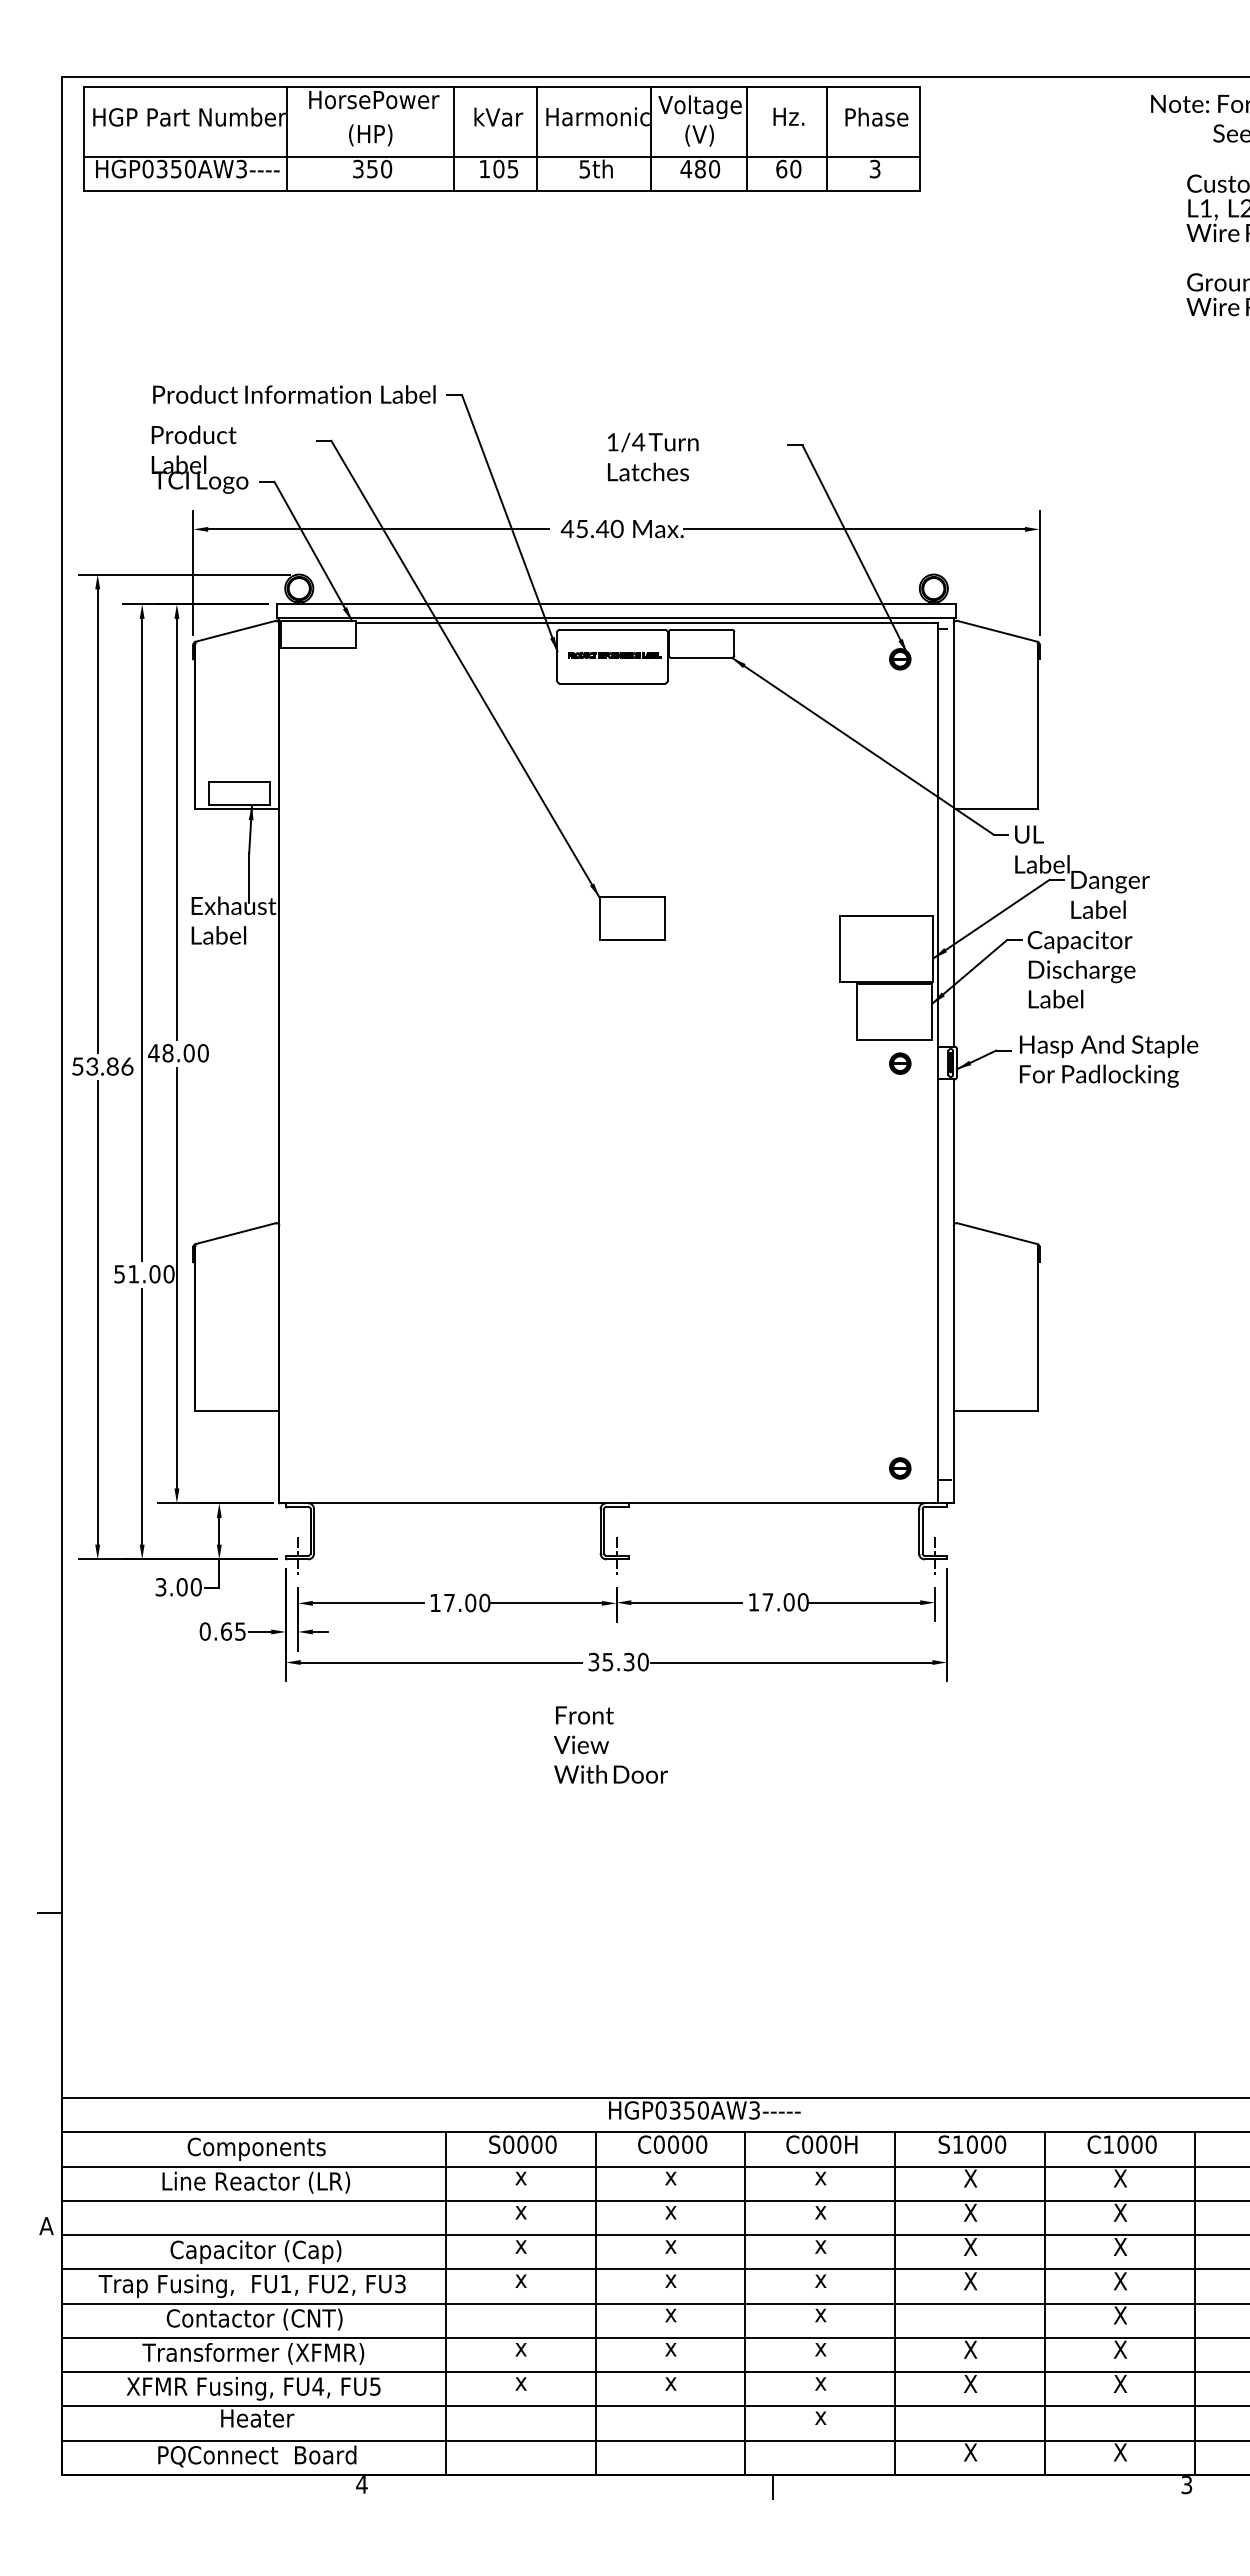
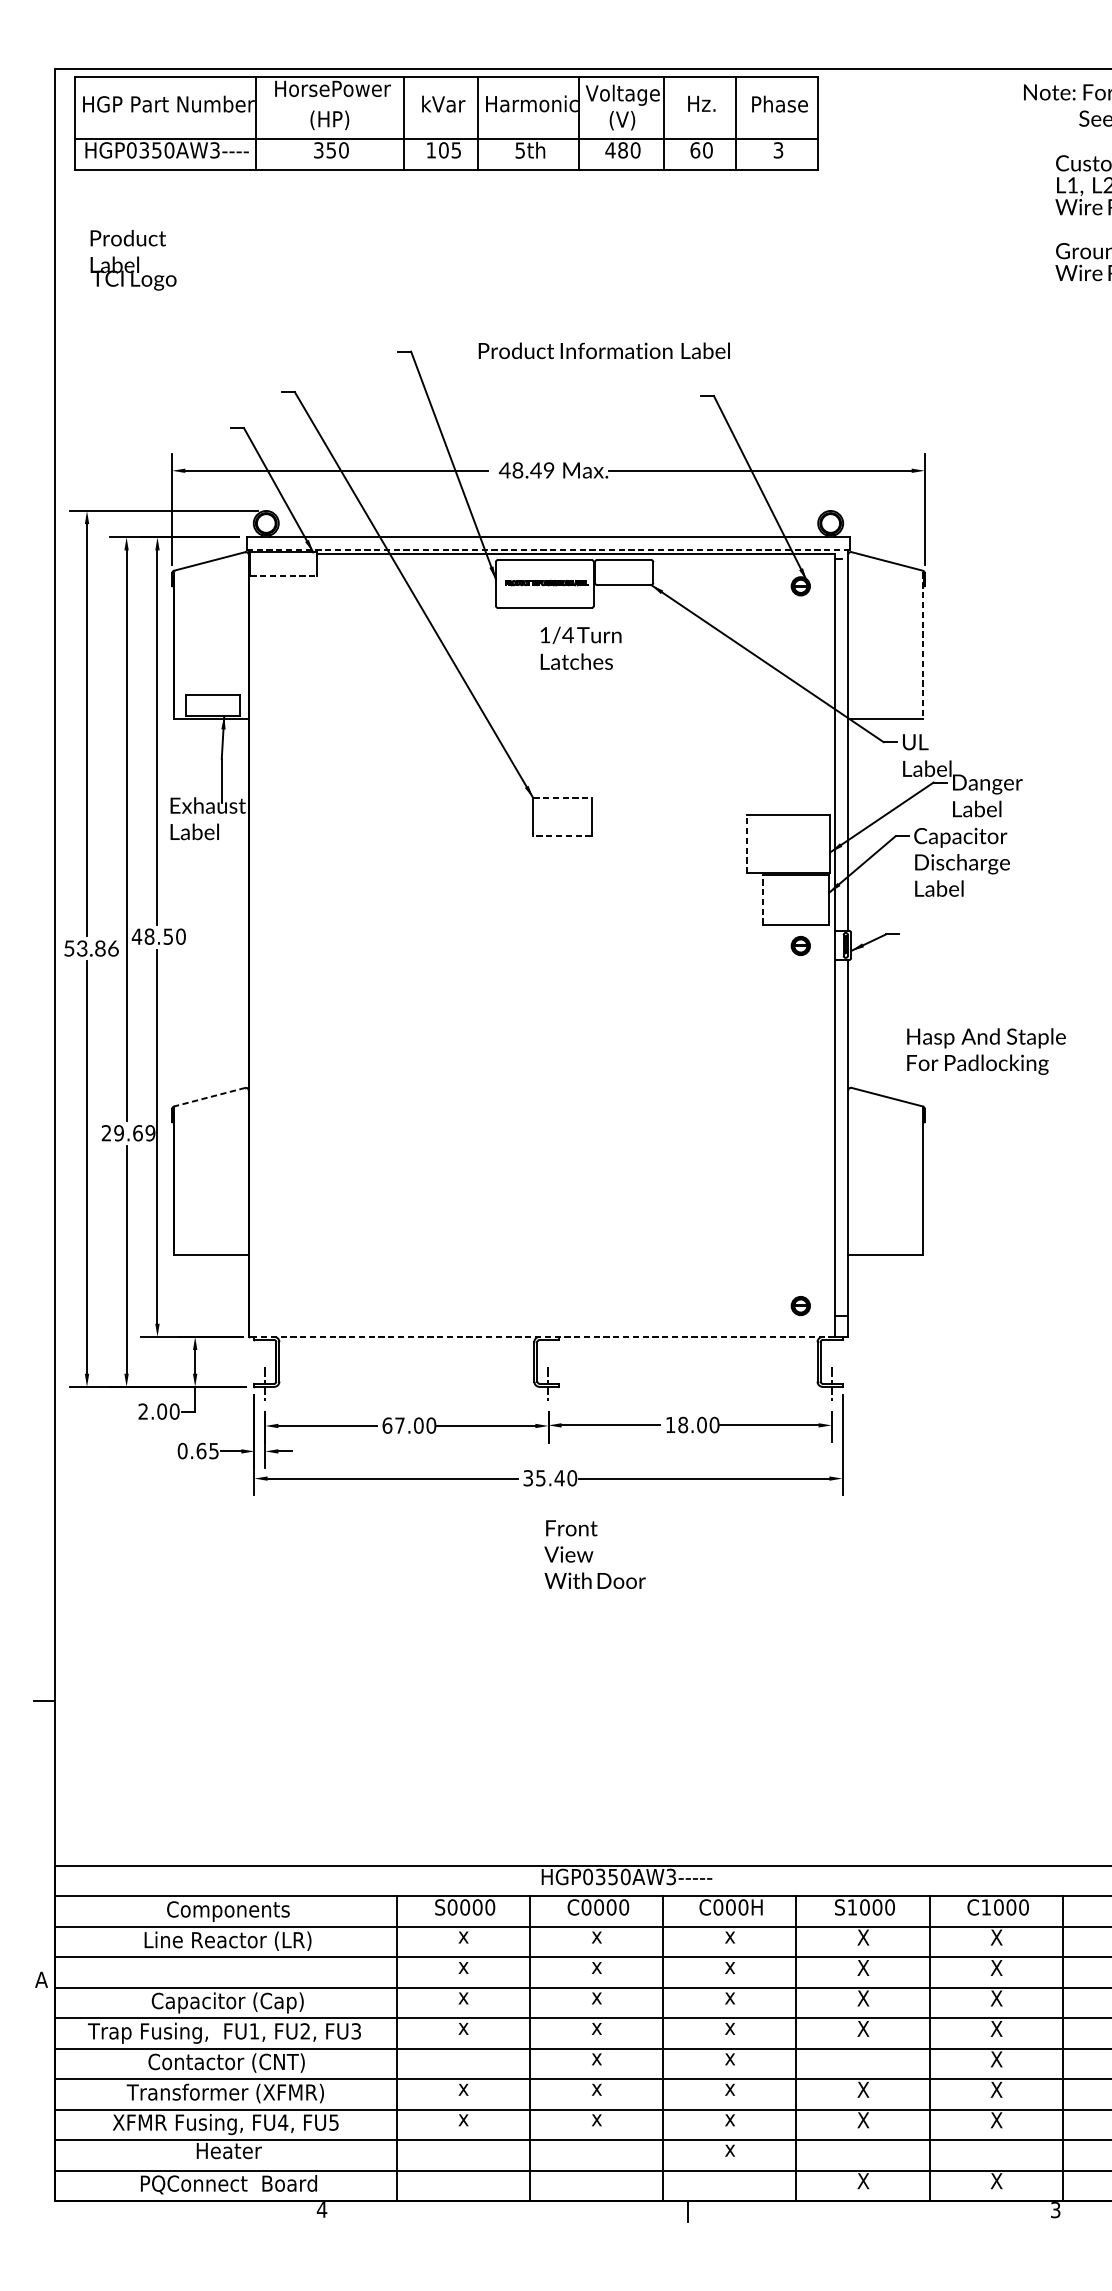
text: (294, 394) -> (604, 350), moved
text: (653, 456) -> (581, 647), moved
text: (199, 459) -> (133, 260), moved
text: (599, 528) -> (533, 470), 45.40 -> 48.49
line: (617, 618) -> (549, 550), solid -> dashed
line: (319, 648) -> (284, 576), solid -> dashed
line: (1037, 726) -> (922, 646), solid -> dashed
line: (632, 897) -> (562, 798), solid -> dashed
line: (632, 939) -> (562, 835), solid -> dashed
line: (839, 949) -> (746, 844), solid -> dashed
line: (857, 1011) -> (762, 899), solid -> dashed
text: (188, 1053) -> (167, 936), 48.00 -> 48.50
text: (1109, 1061) -> (986, 1051), moved
line: (235, 1233) -> (209, 1097), solid -> dashed
text: (144, 1274) -> (128, 1133), 51.00 -> 29.69
line: (608, 1503) -> (541, 1337), solid -> dashed
text: (160, 1587) -> (142, 1411), 3.00 -> 2.00
text: (435, 1602) -> (387, 1425), 17.00 -> 67.00
text: (767, 1602) -> (682, 1425), 17.00 -> 18.00
text: (628, 1661) -> (559, 1477), 35.30 -> 35.40
text: (610, 1744) -> (594, 1554), moved

